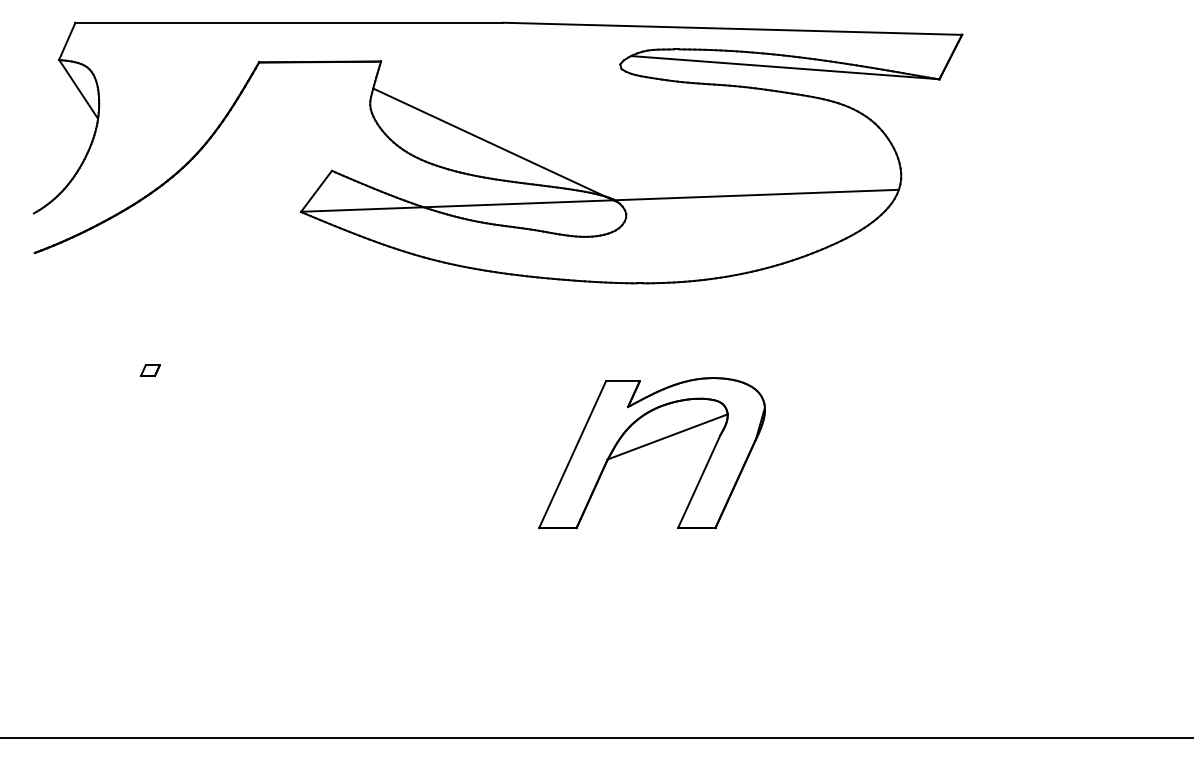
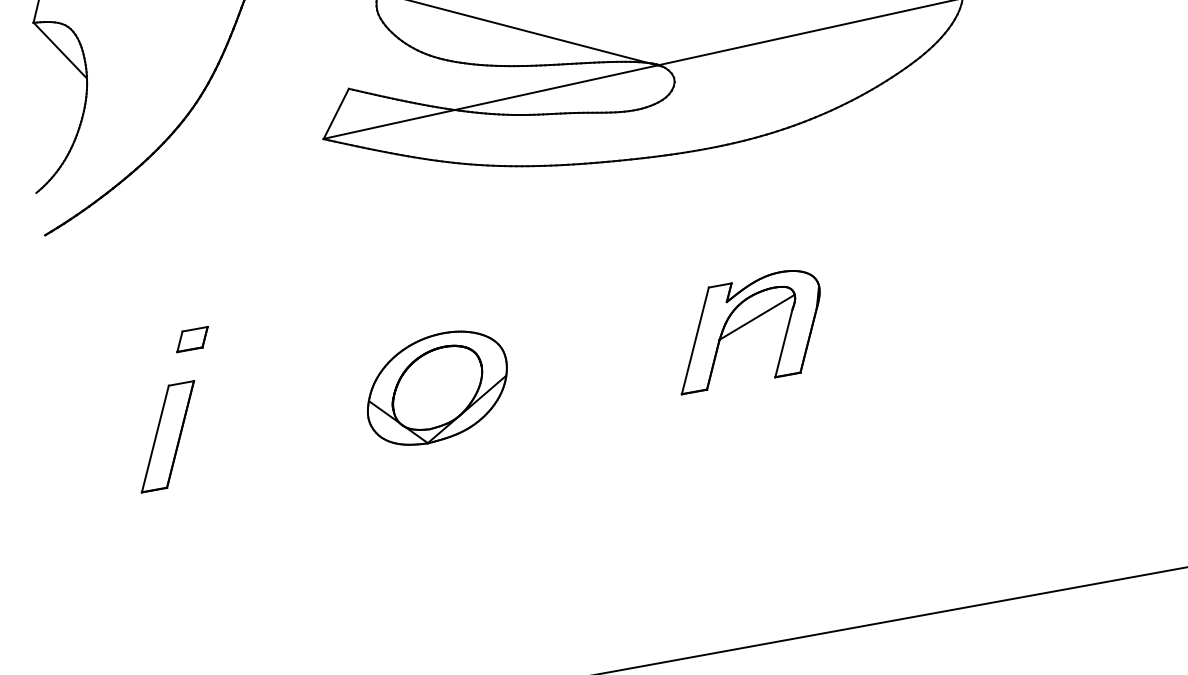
part: (150, 370) -> (192, 339), size x1.67
part: (651, 453) -> (748, 330), size x0.62
part: (111, 454) -> (167, 437), added
part: (361, 454) -> (436, 388), added

